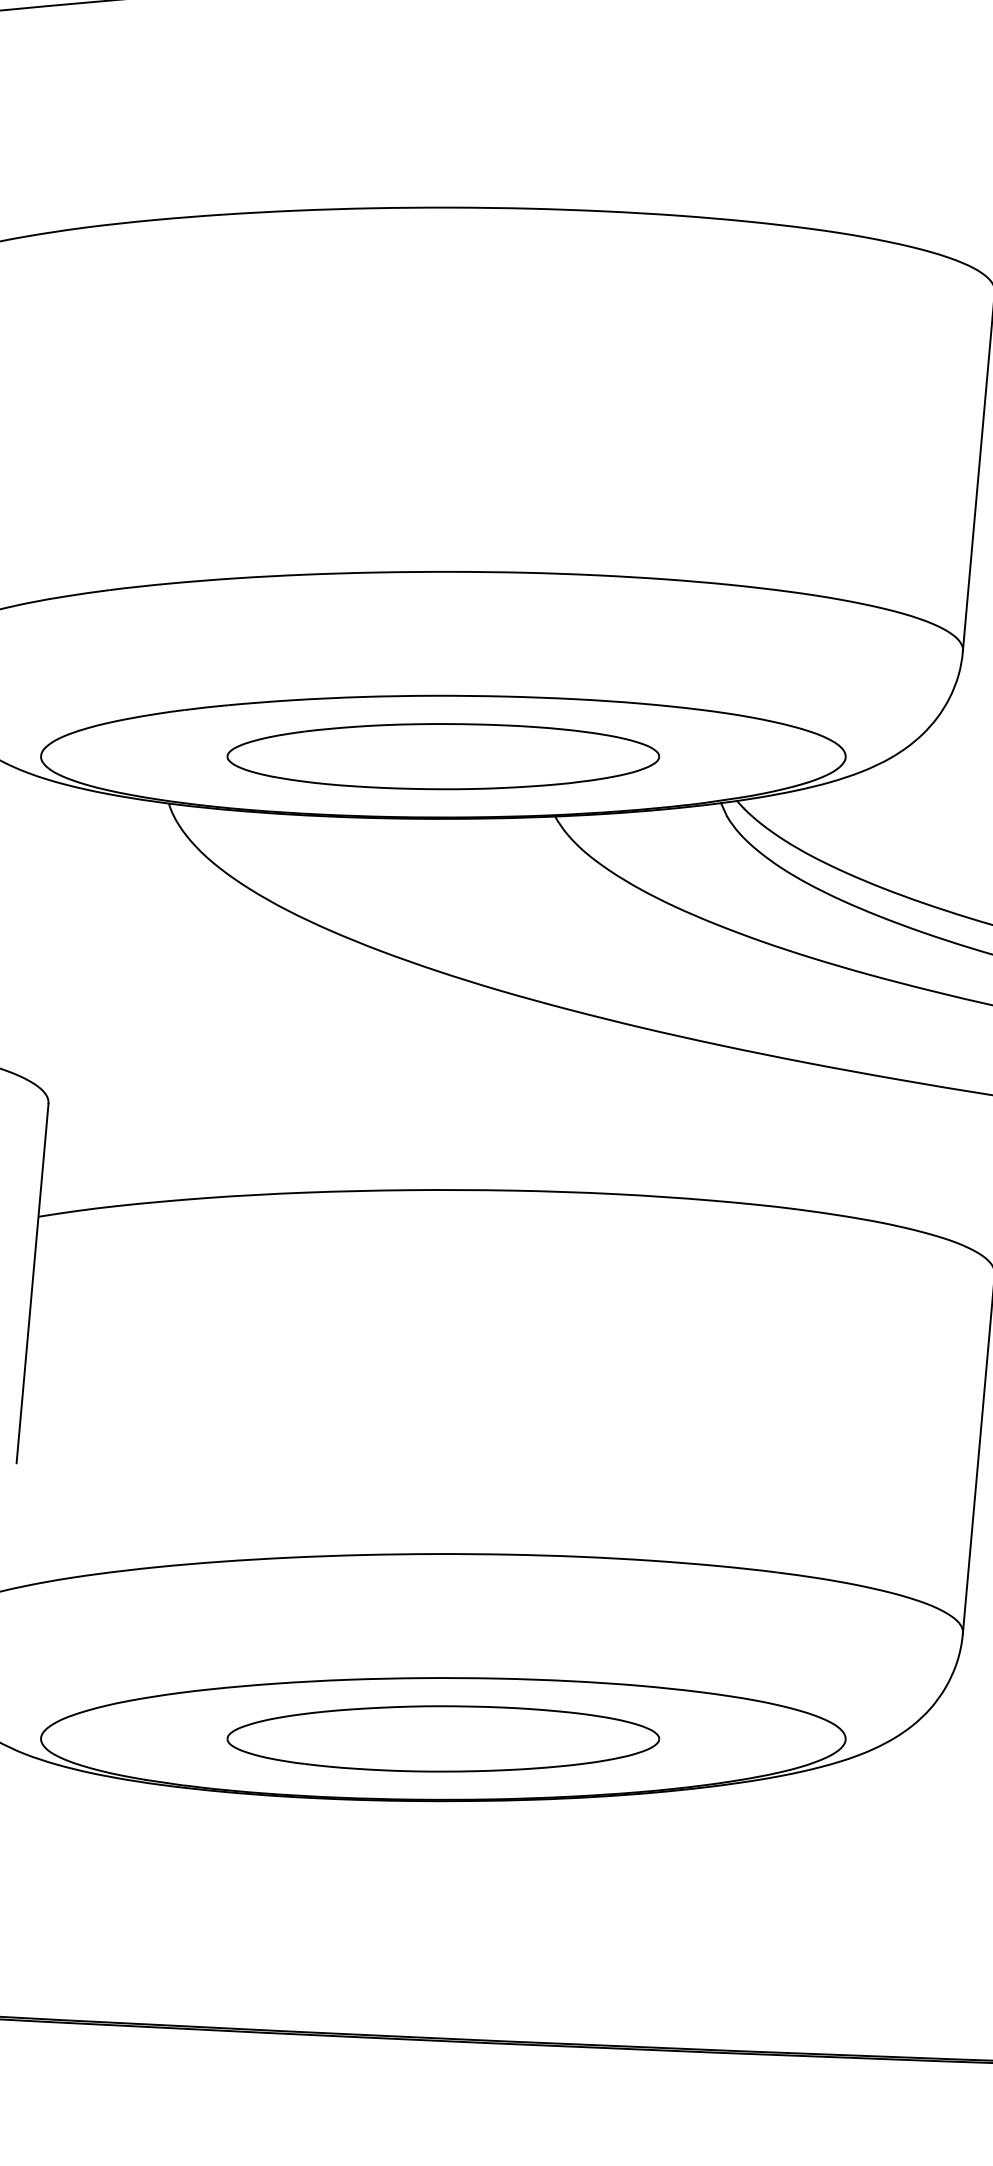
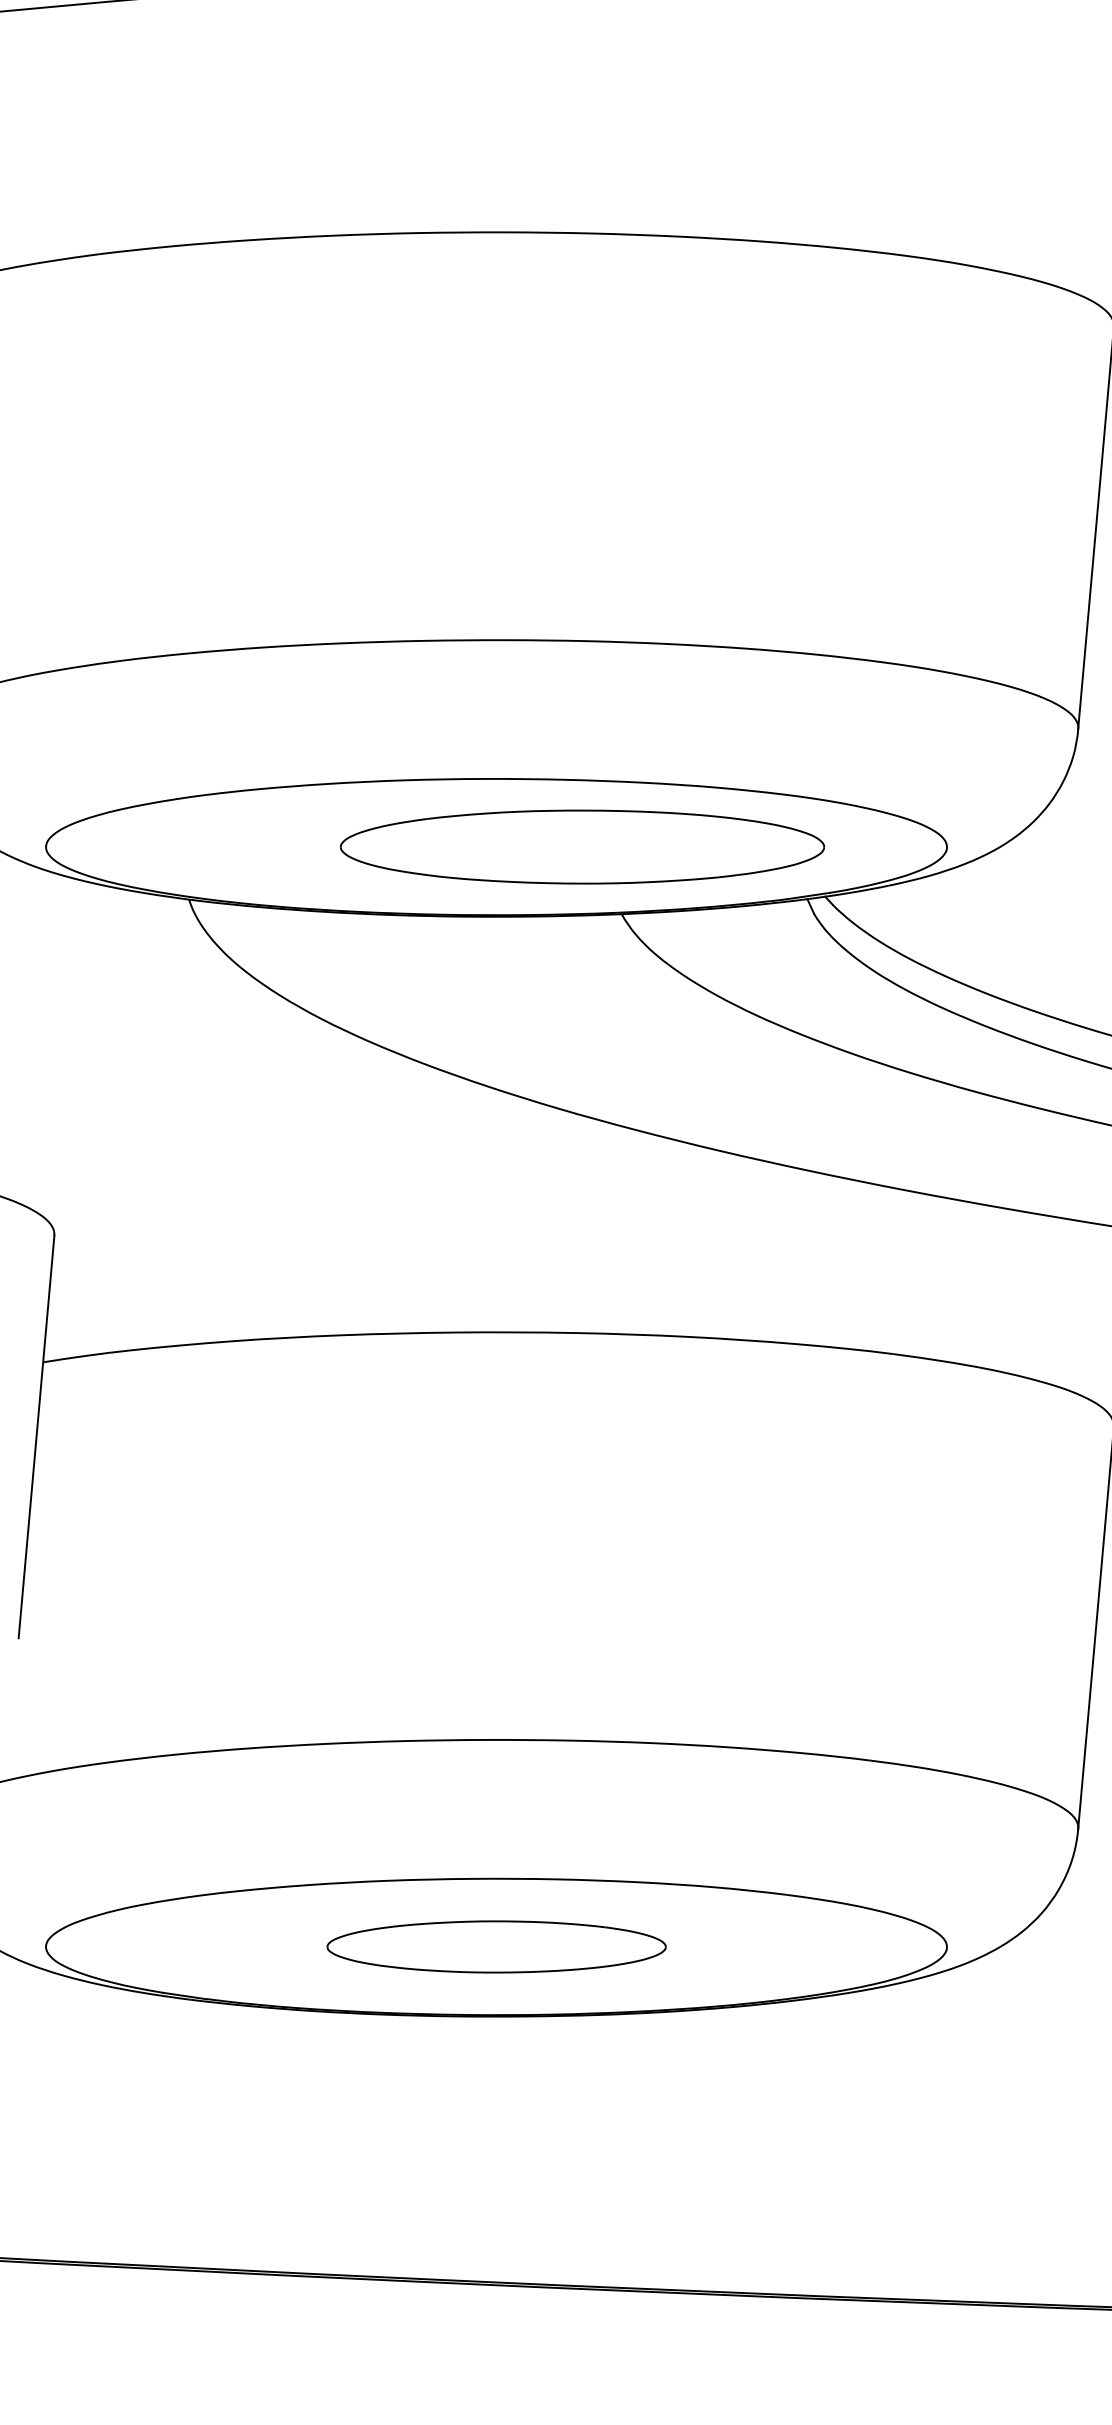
part: (443, 756) -> (582, 846), moved
part: (443, 1738) -> (496, 1946), size x0.7

